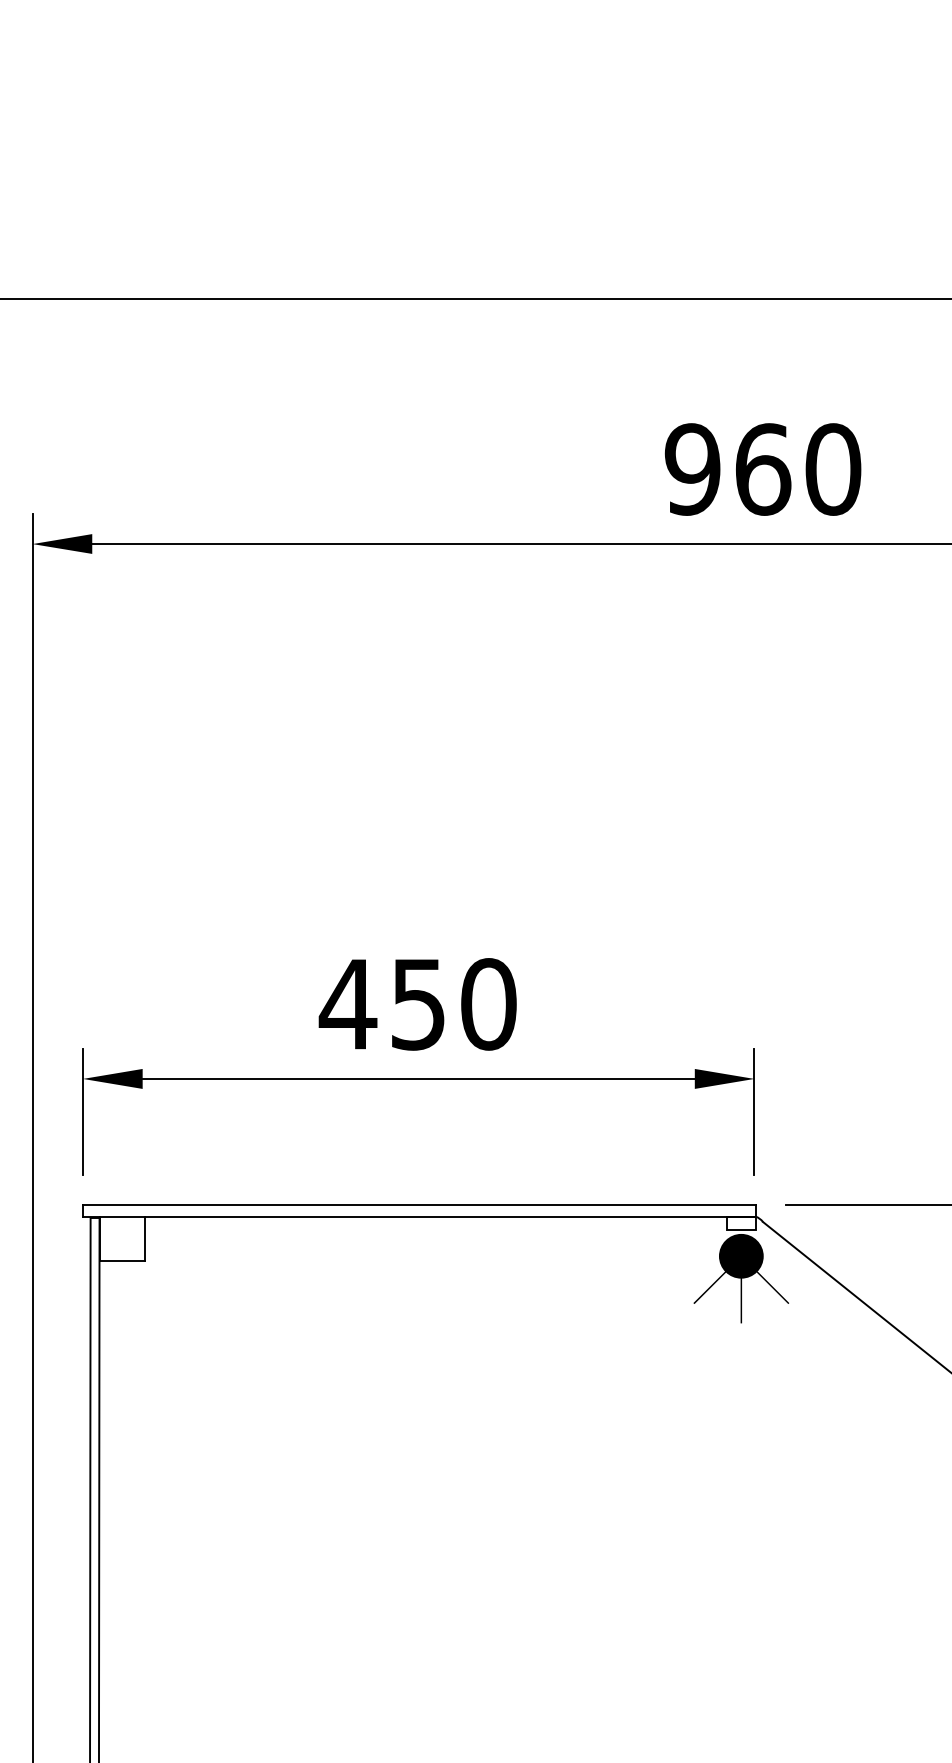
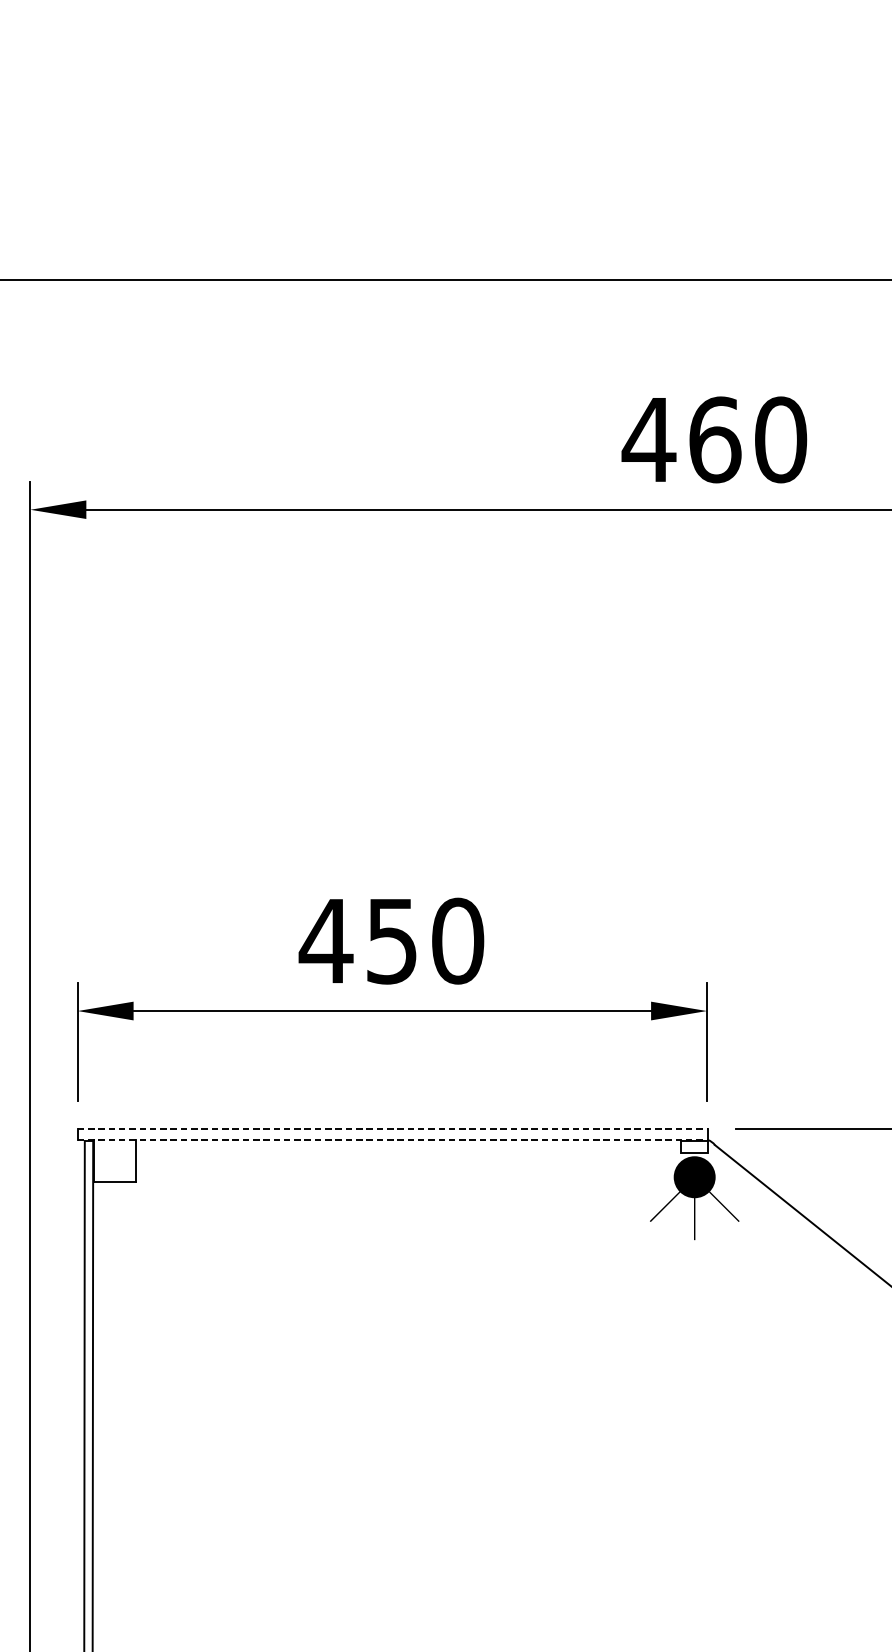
text: (692, 469) -> (648, 439), 960 -> 460
line: (419, 1204) -> (393, 1128), solid -> dashed
line: (419, 1216) -> (393, 1139), solid -> dashed

